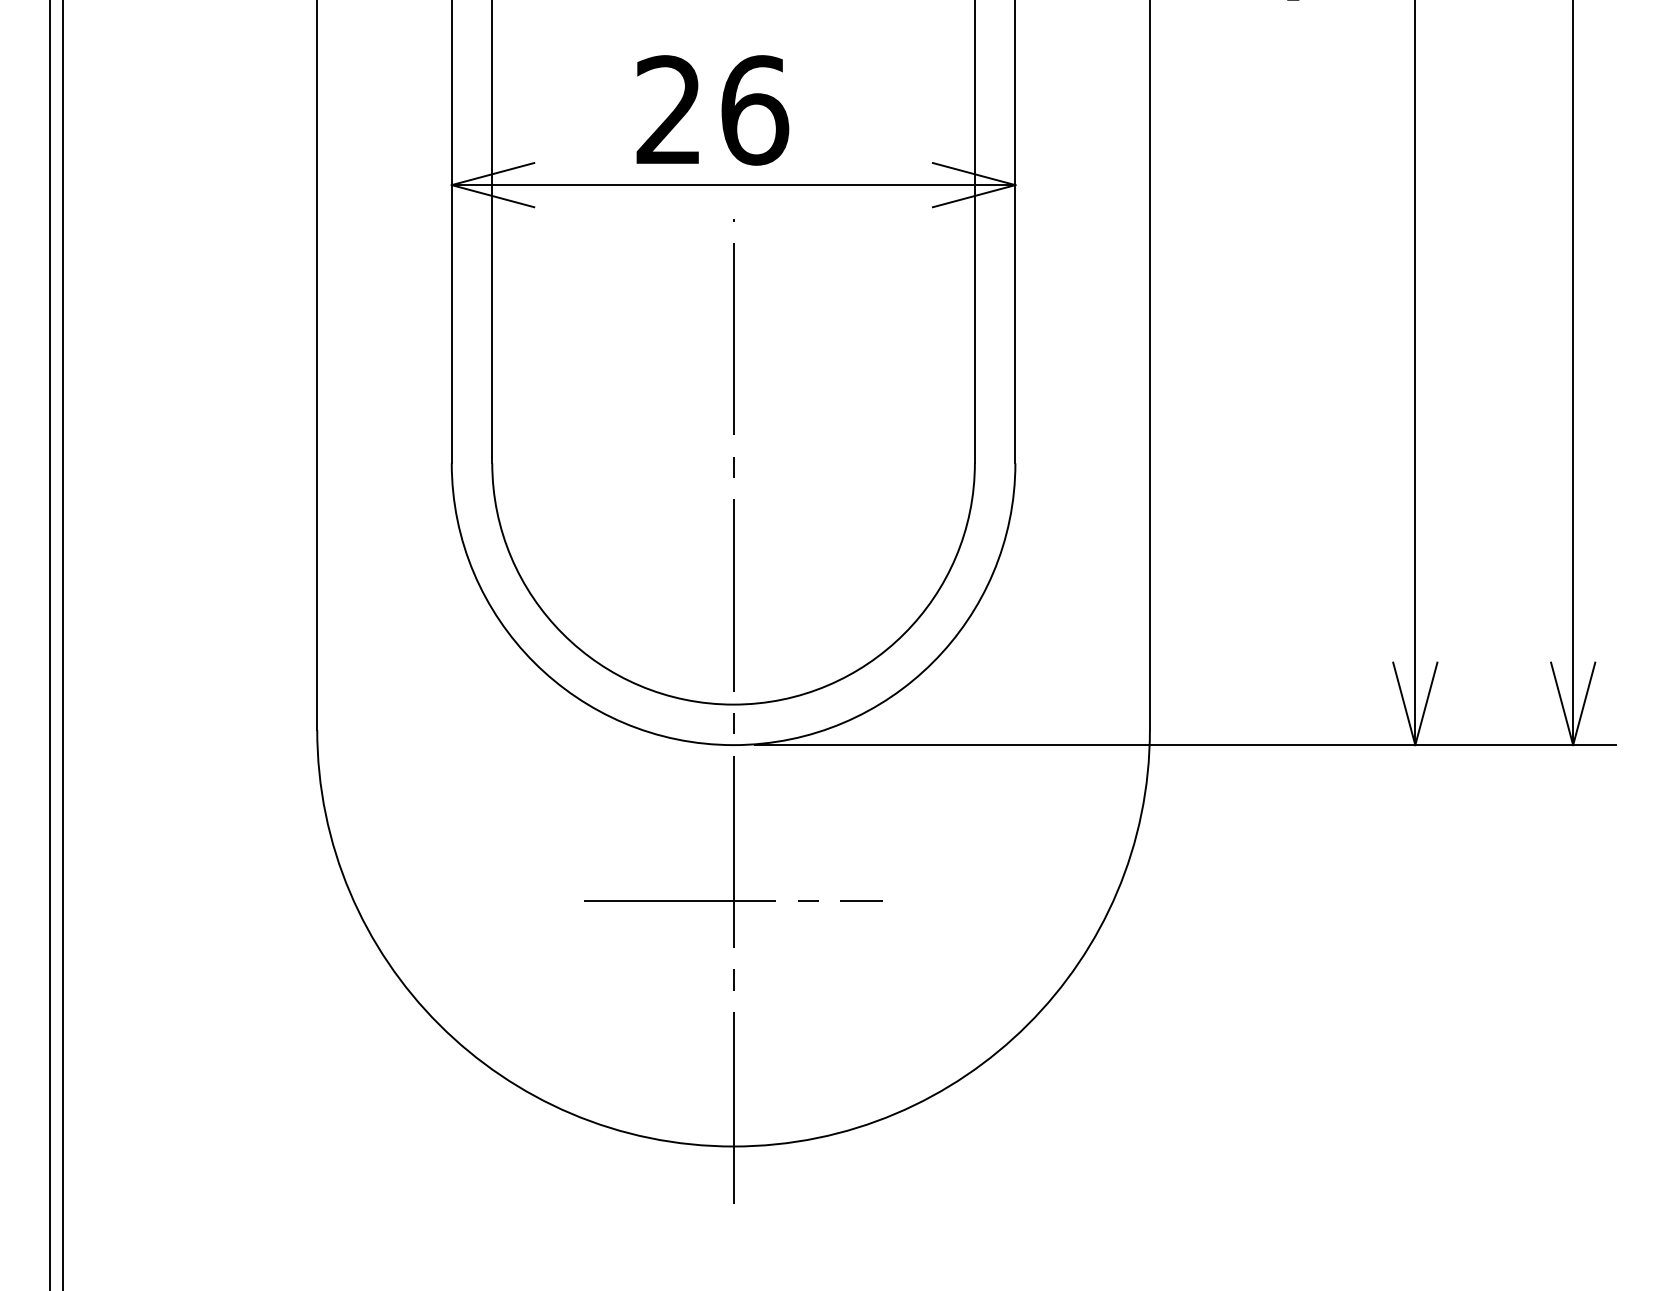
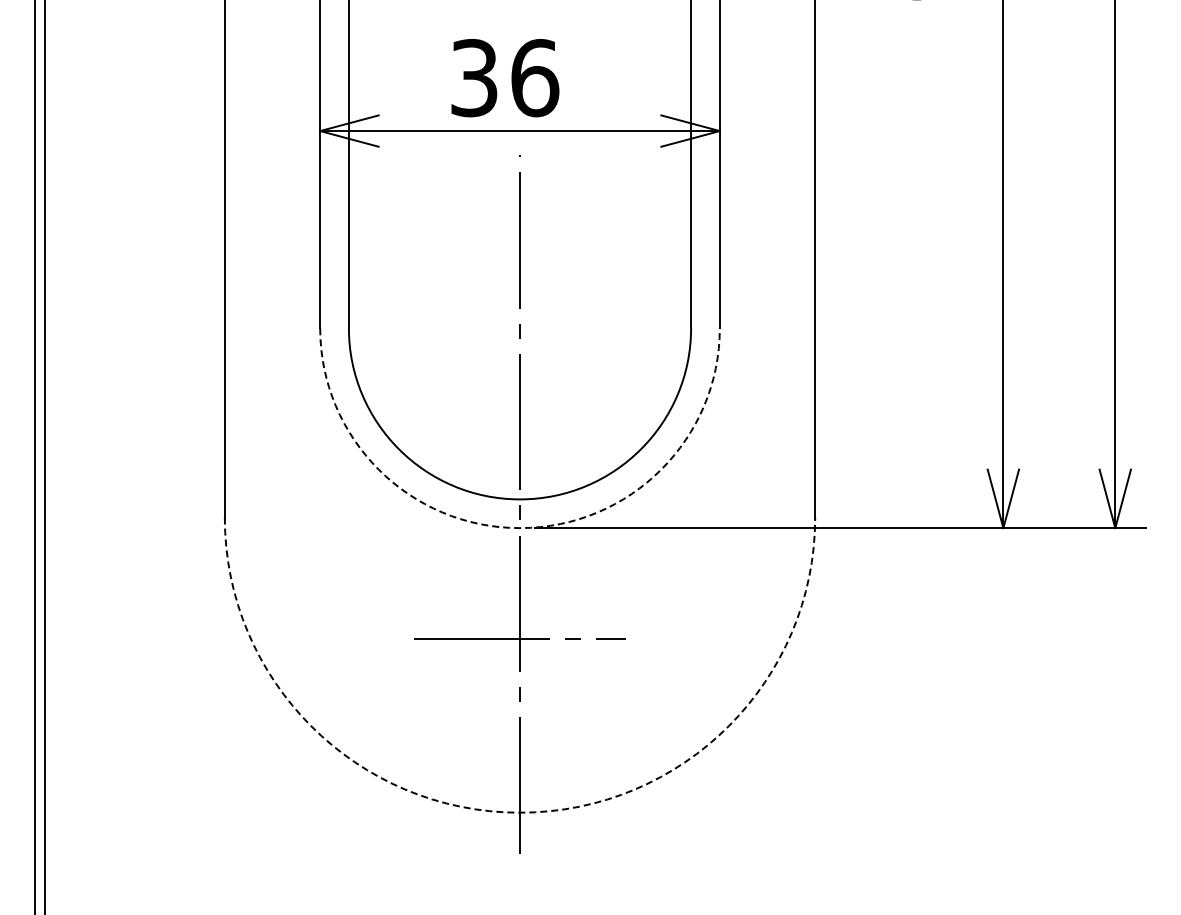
text: (669, 110) -> (474, 78), 26 -> 36
arc: (734, 745) -> (520, 528), solid -> dashed
arc: (734, 1146) -> (520, 812), solid -> dashed

